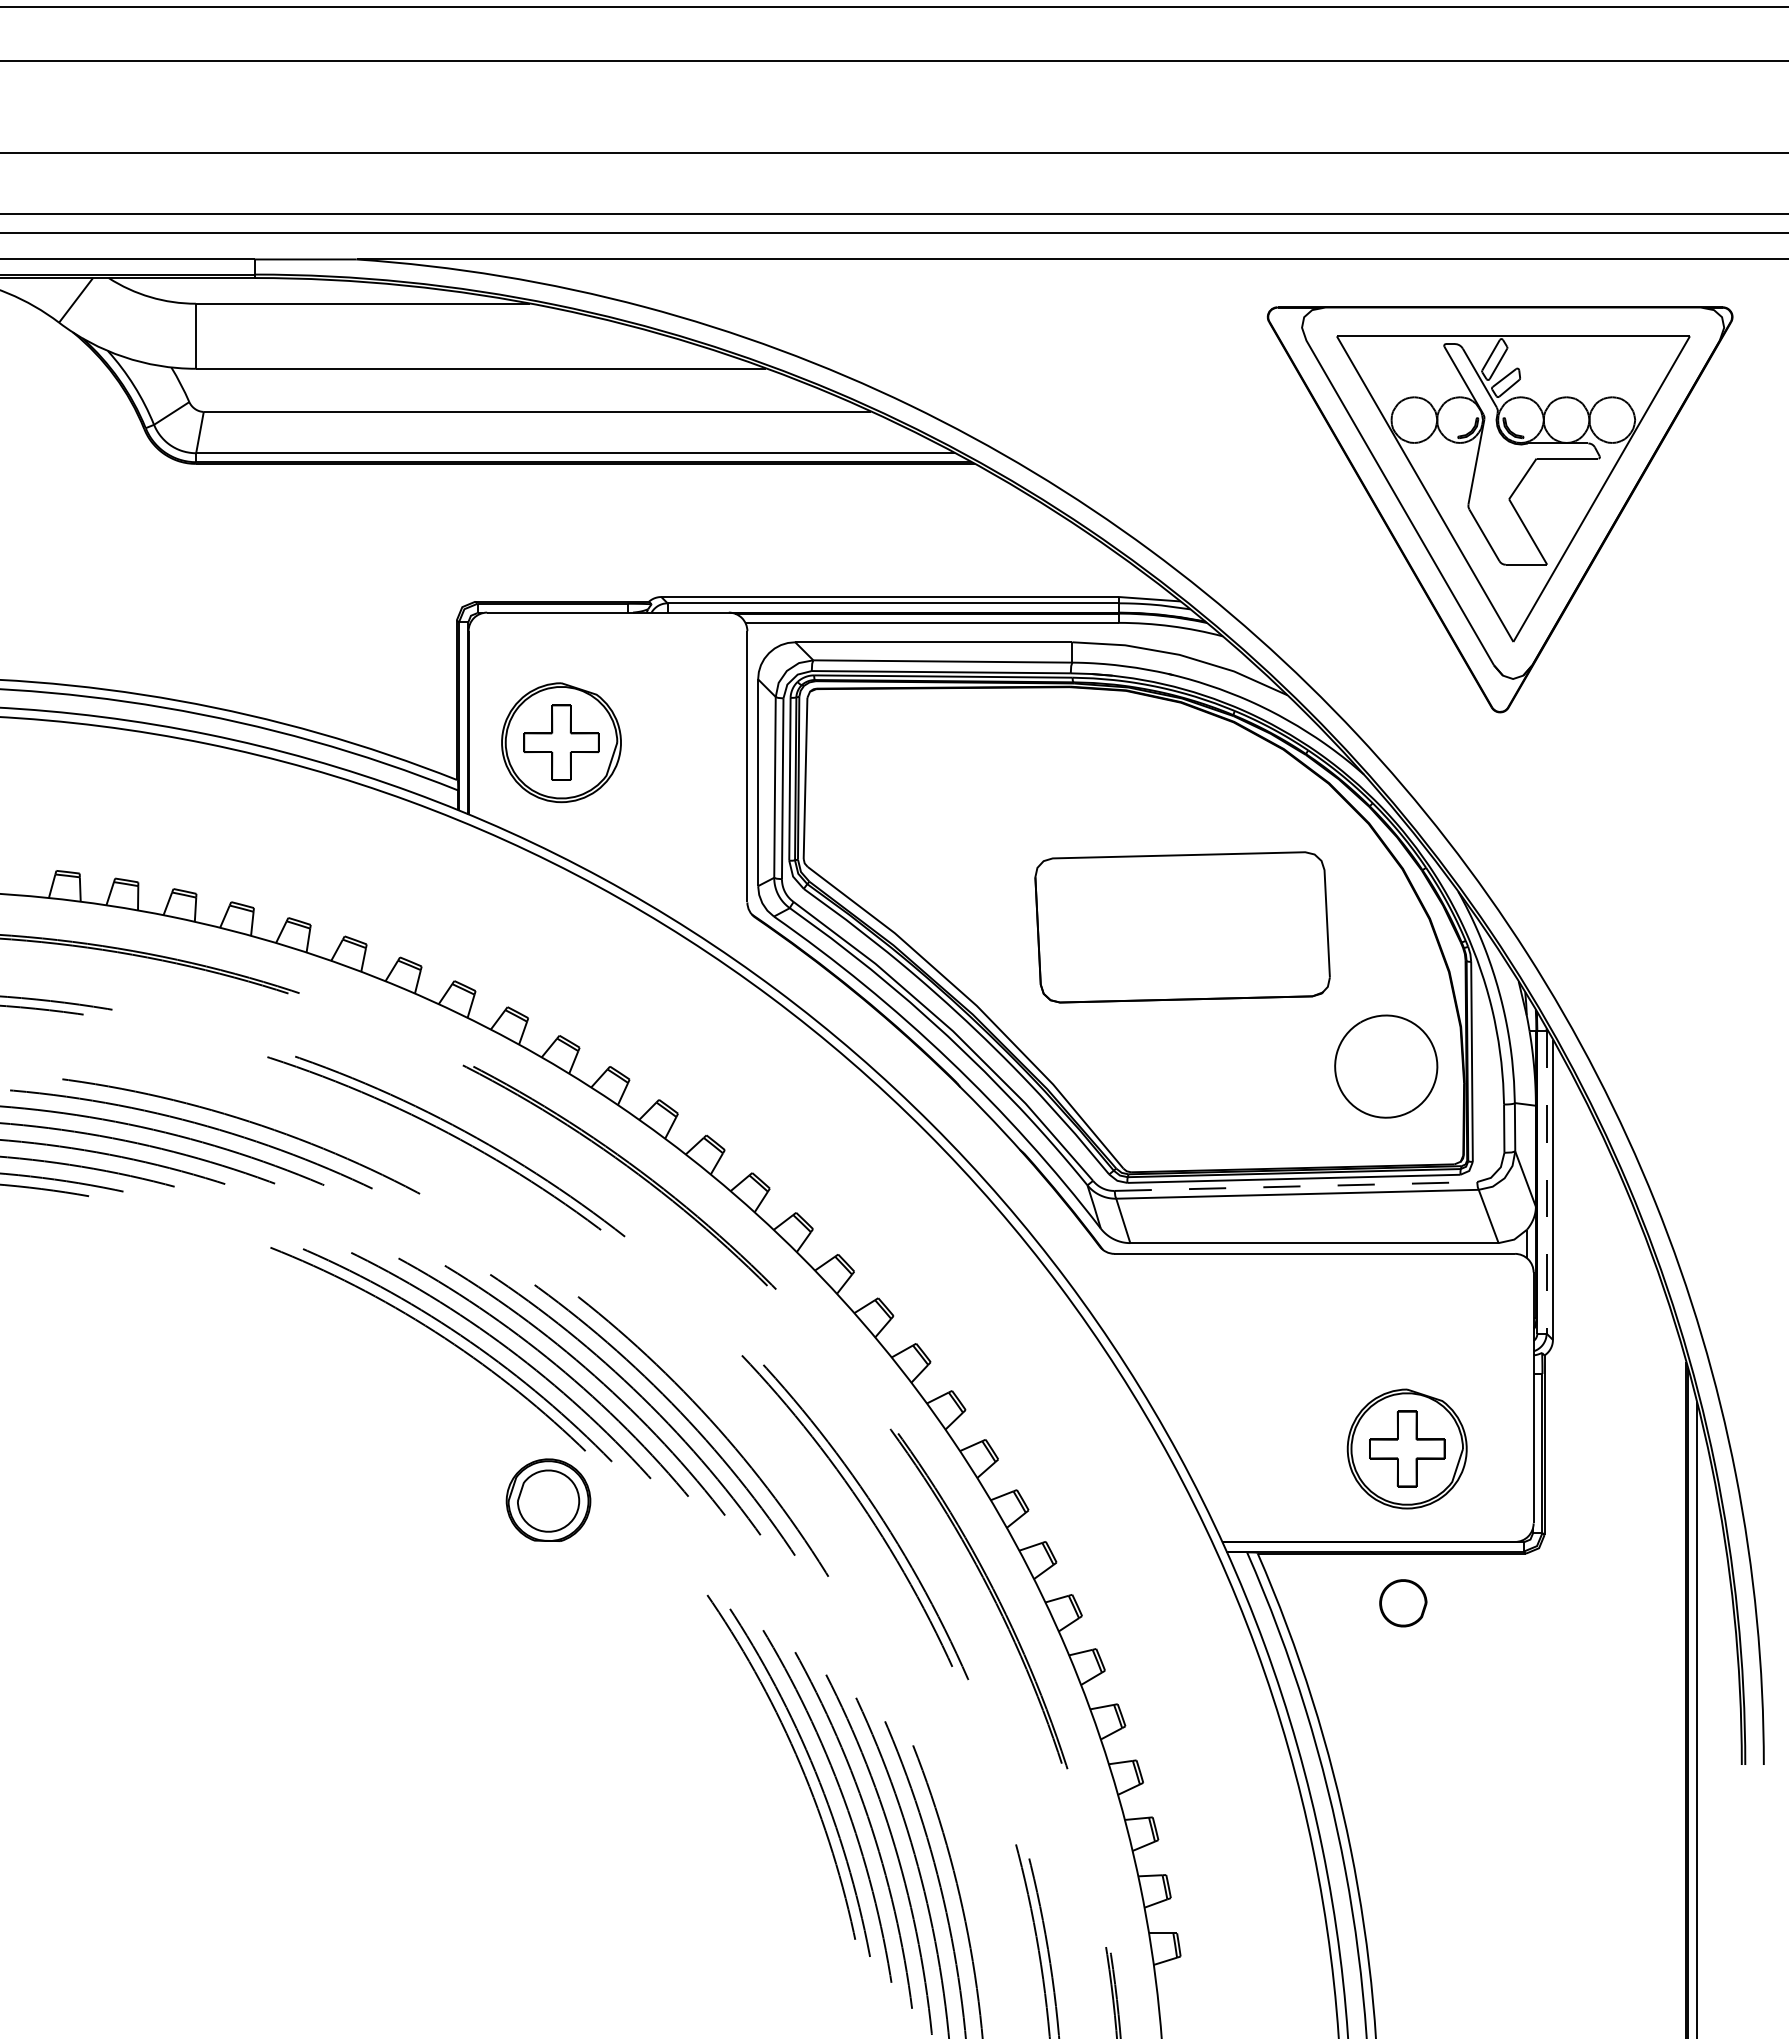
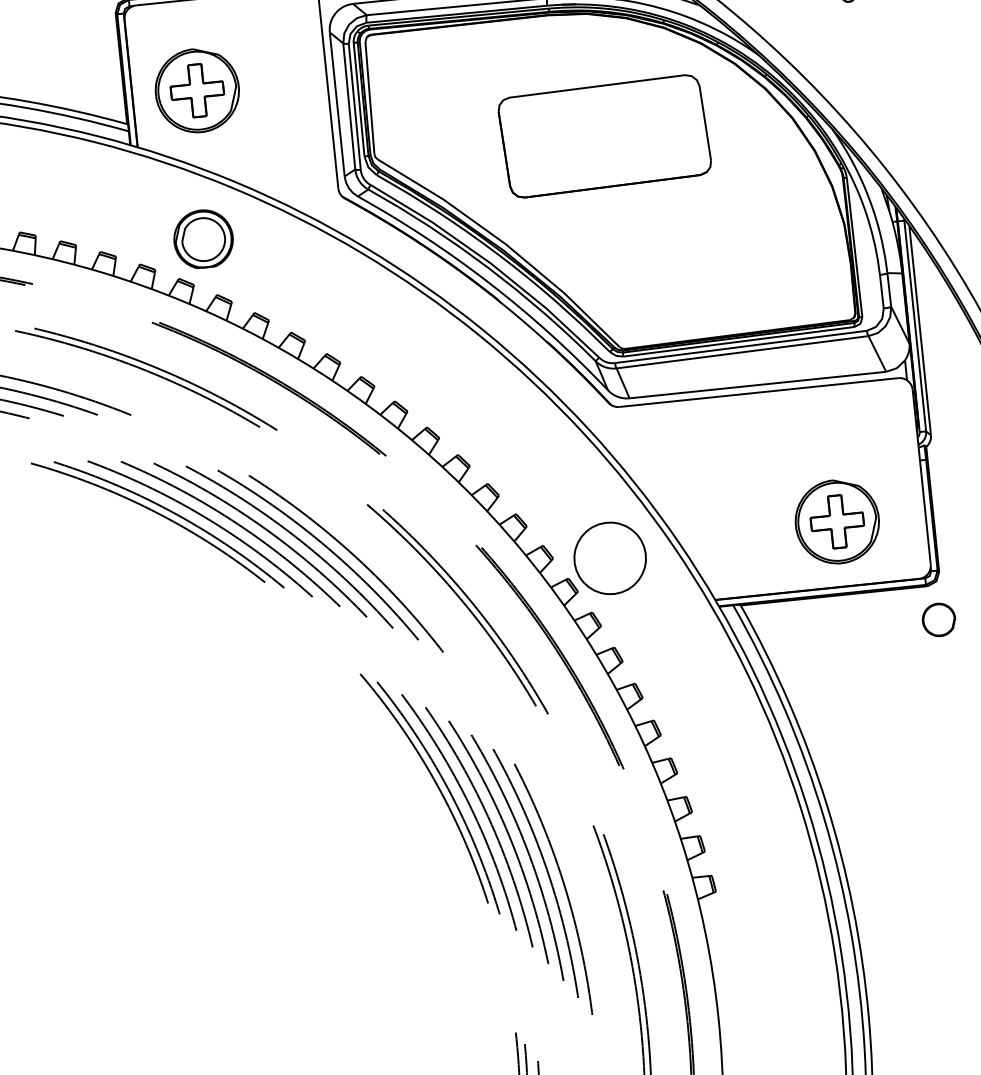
part: (1182, 927) -> (604, 136), moved
part: (1386, 1066) -> (610, 558), moved
line: (1546, 1182) -> (915, 326), dashed -> solid
line: (1296, 1186) -> (741, 346), dashed -> solid
part: (548, 1499) -> (203, 238), moved
part: (1403, 1603) -> (939, 620), moved

